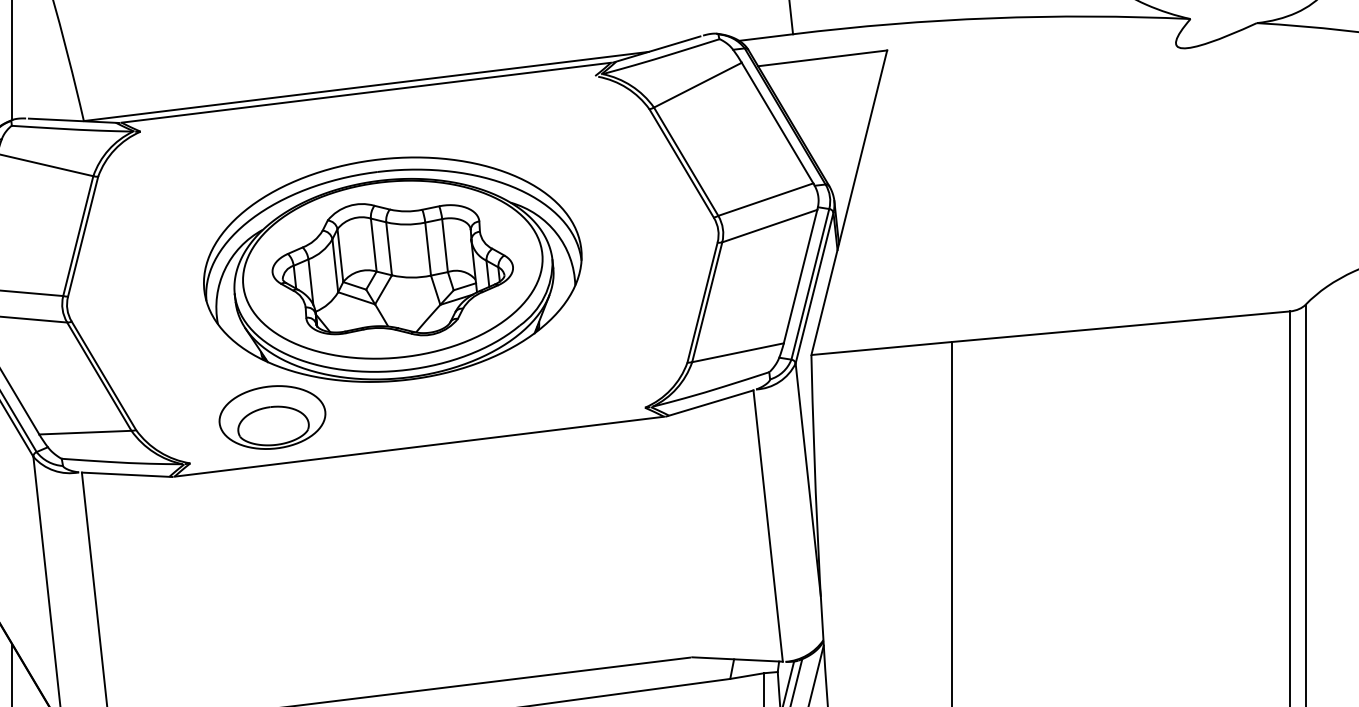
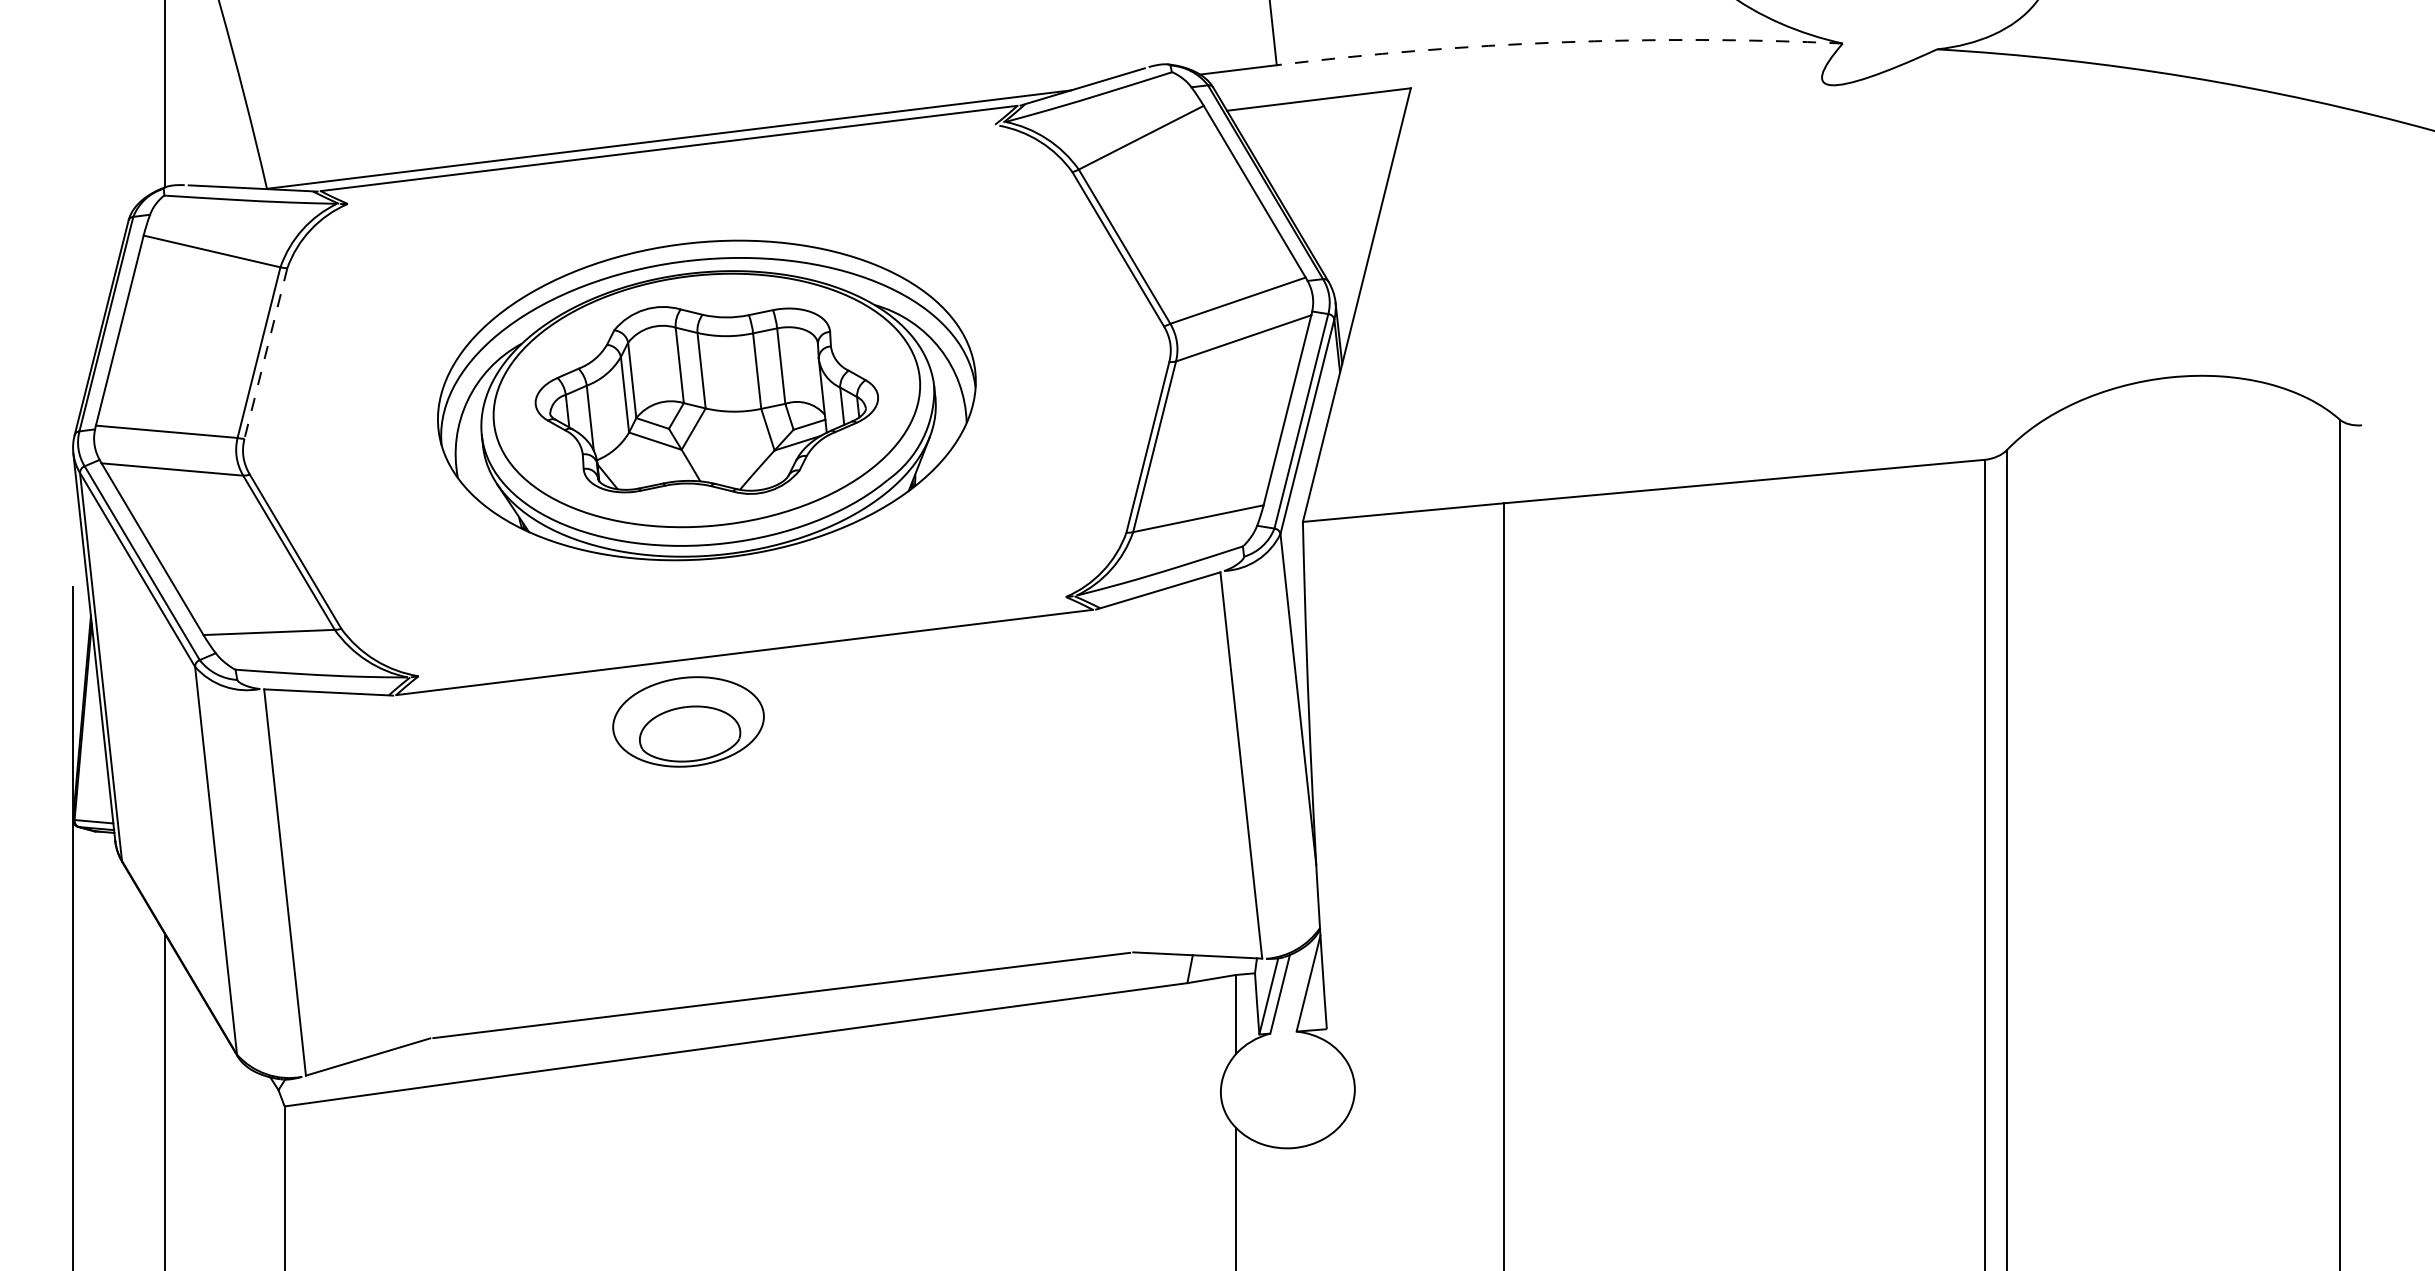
arc: (991, 18) -> (1559, 42), solid -> dashed
line: (82, 236) -> (265, 353), solid -> dashed
part: (272, 417) -> (688, 721), moved

